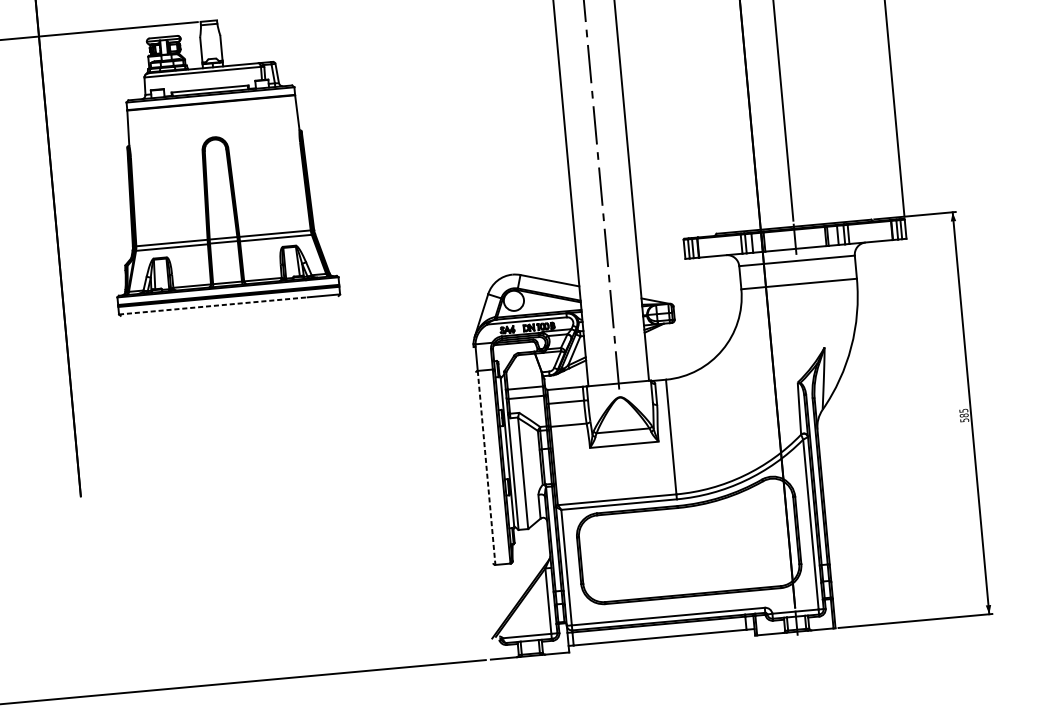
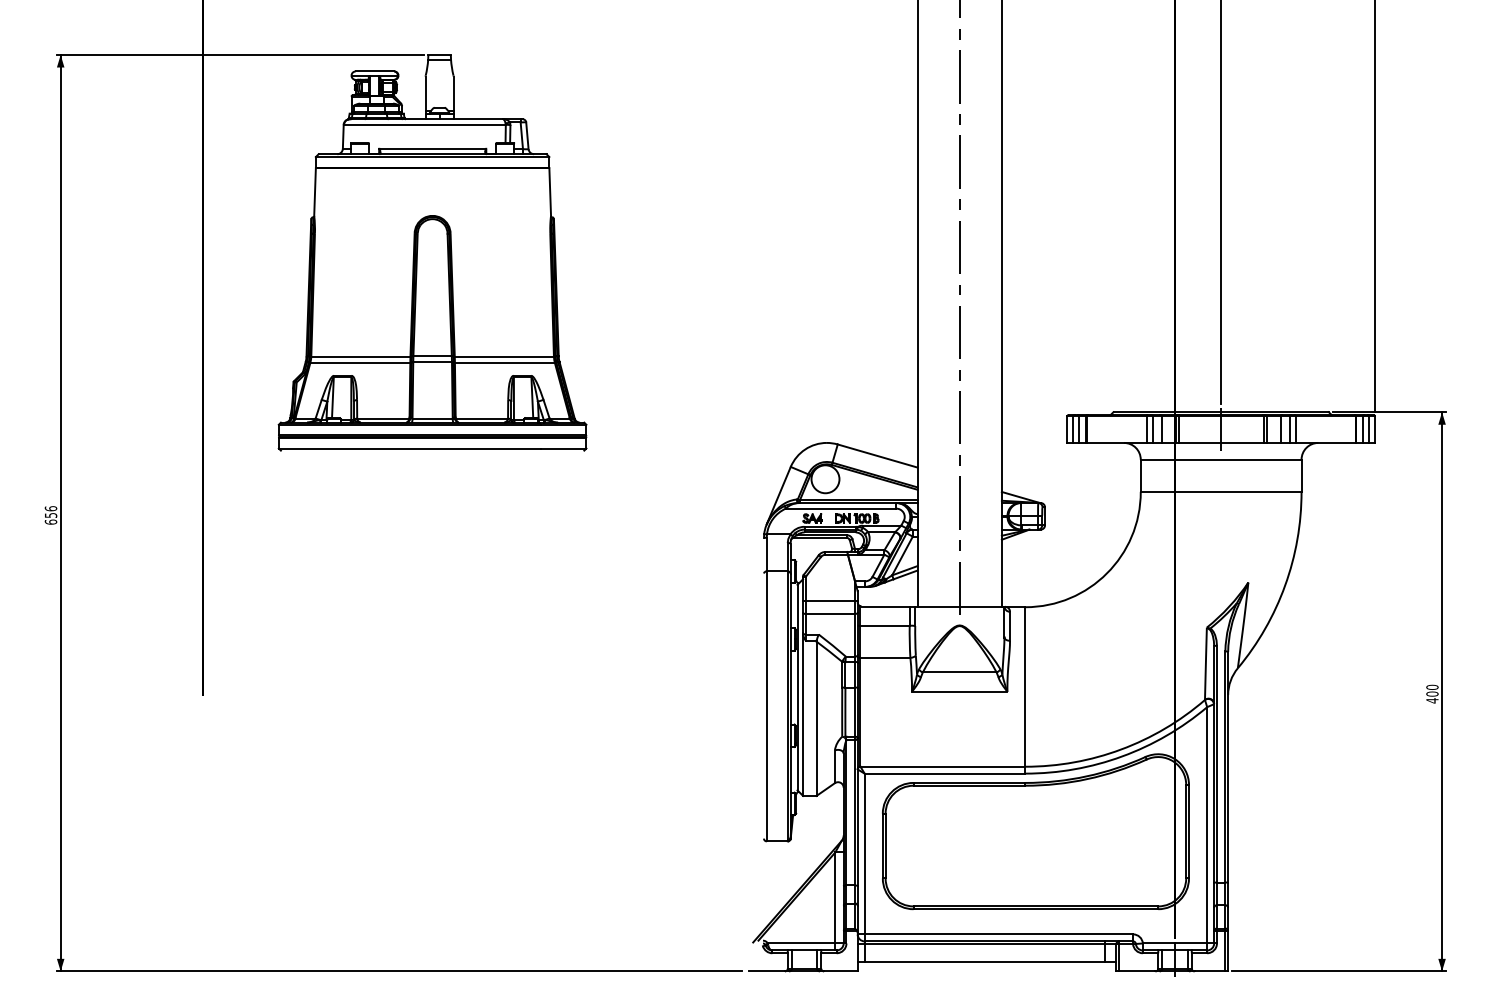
line: (213, 305) -> (410, 448), dashed -> solid
text: (964, 415) -> (1432, 693), 585 -> 400
line: (486, 468) -> (766, 706), dashed -> solid

